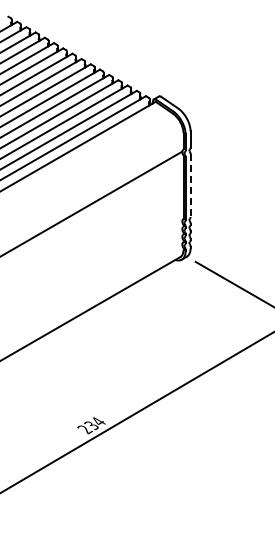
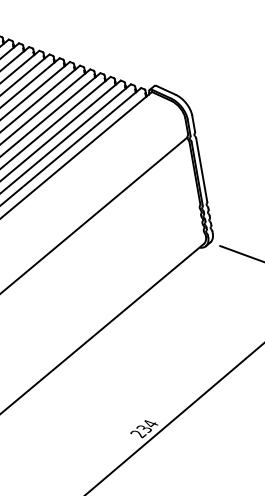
line: (190, 186) -> (201, 171), dashed -> solid

